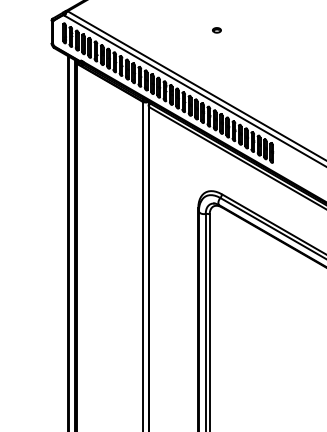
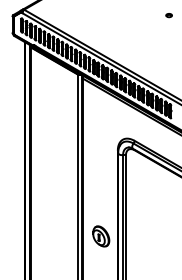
part: (216, 30) -> (168, 15), moved
part: (175, 327) -> (101, 236), added

